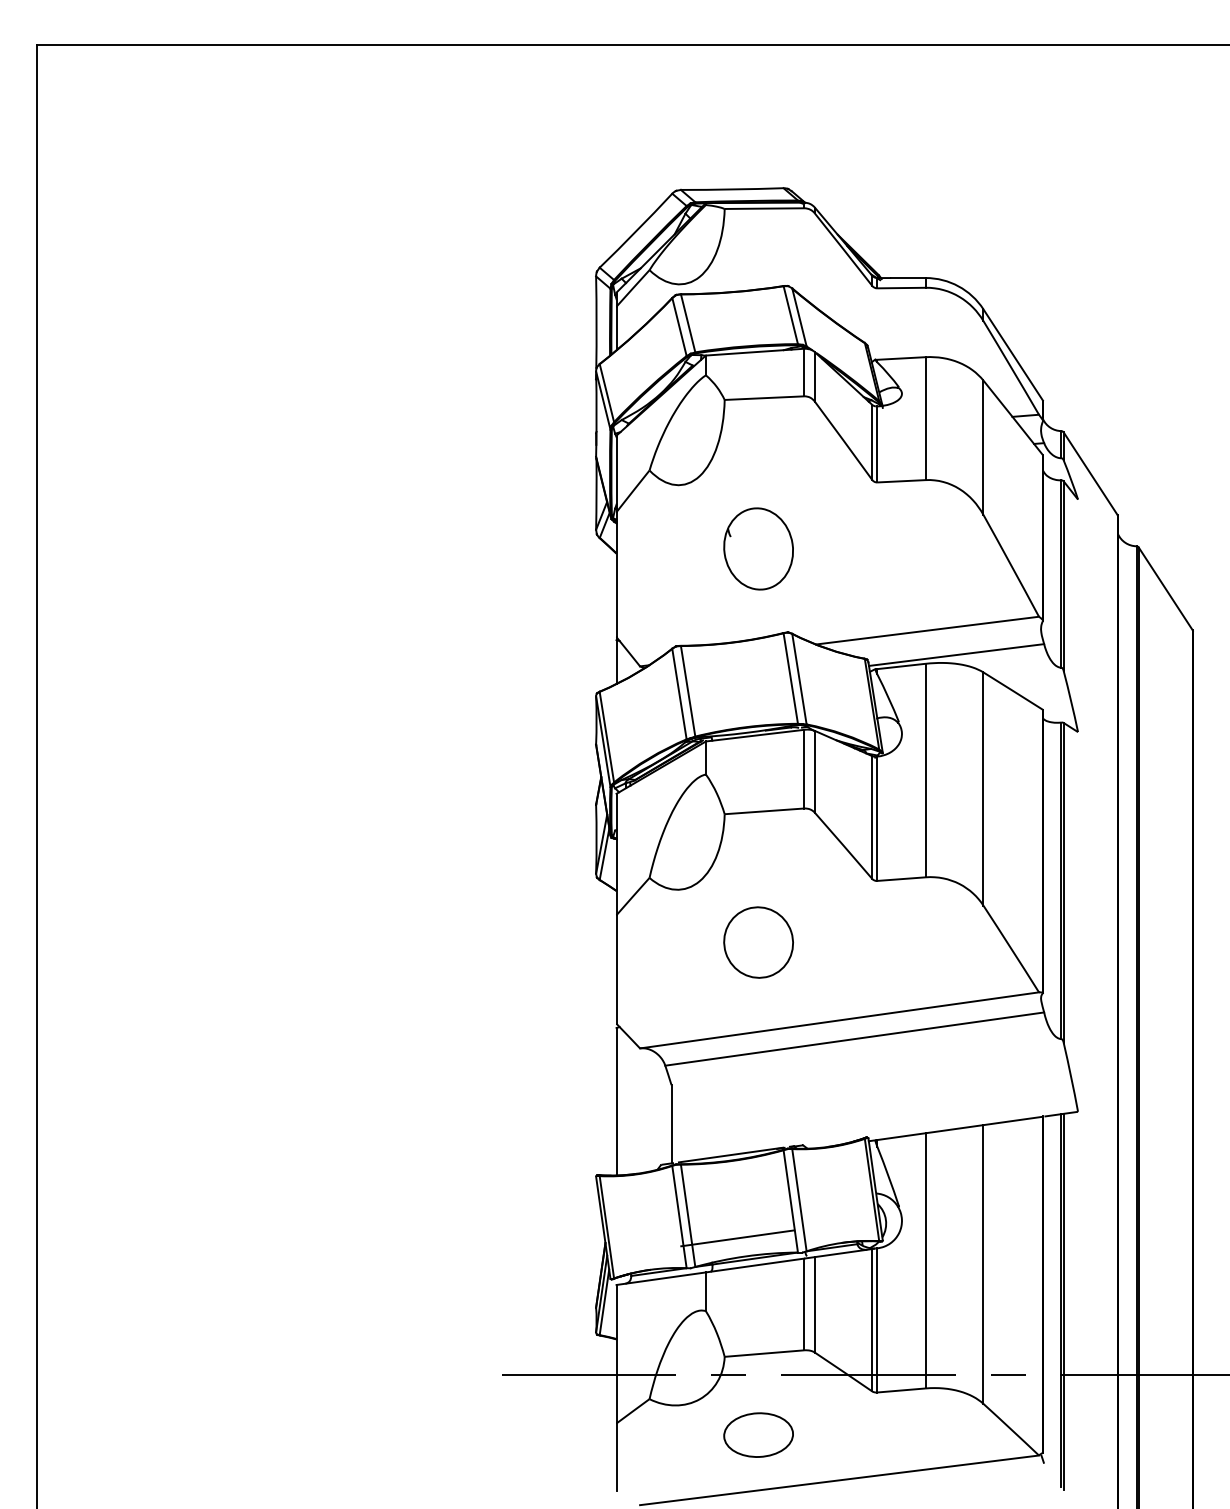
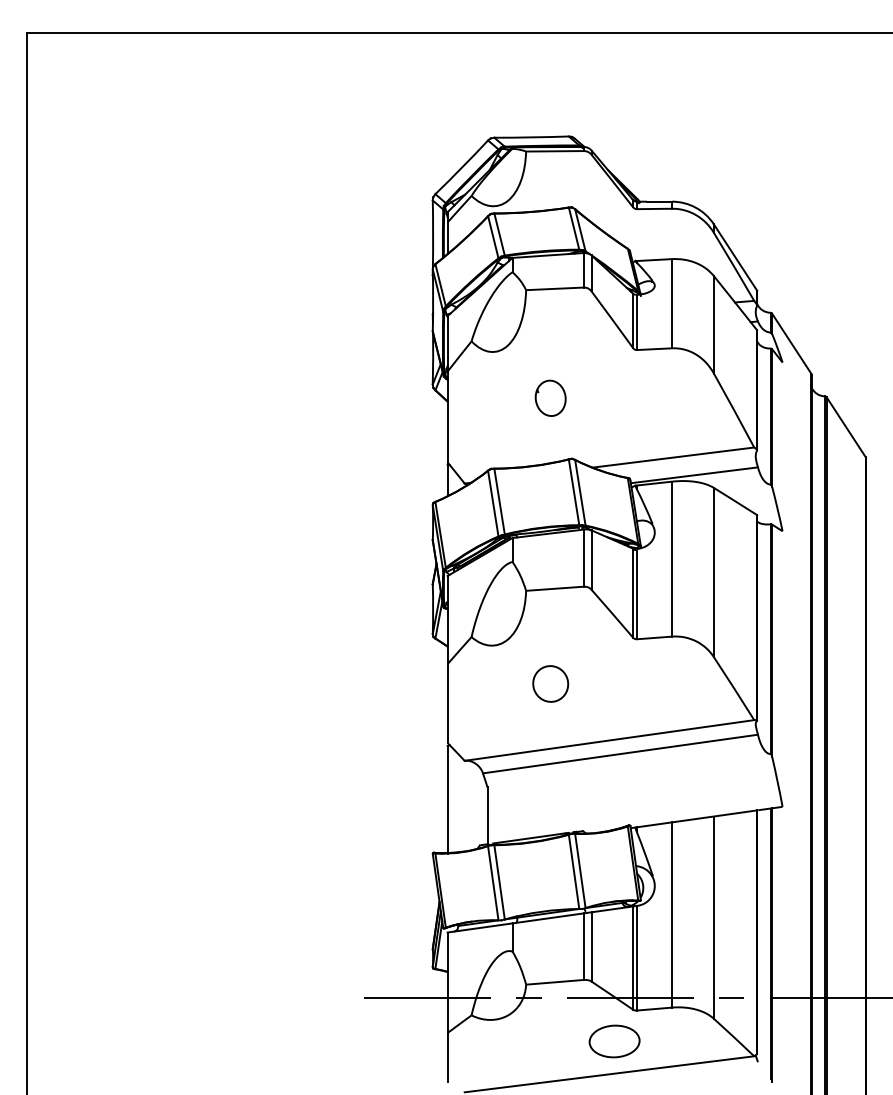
part: (758, 548) -> (550, 397), size x0.6
part: (758, 942) -> (550, 683), size x0.7
line: (737, 1238) -> (535, 898), removed
part: (758, 1434) -> (614, 1041), moved

